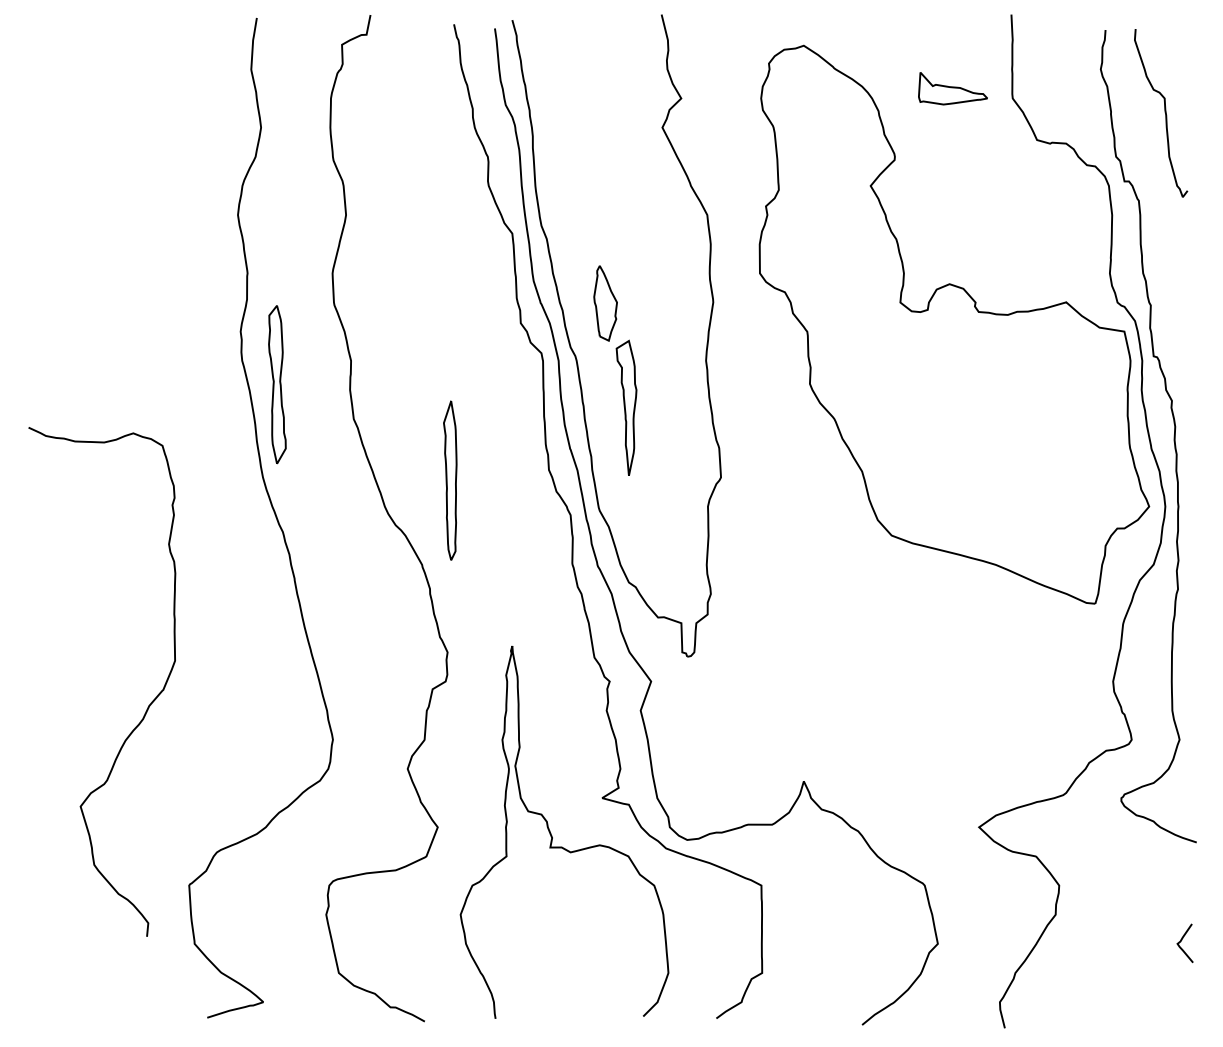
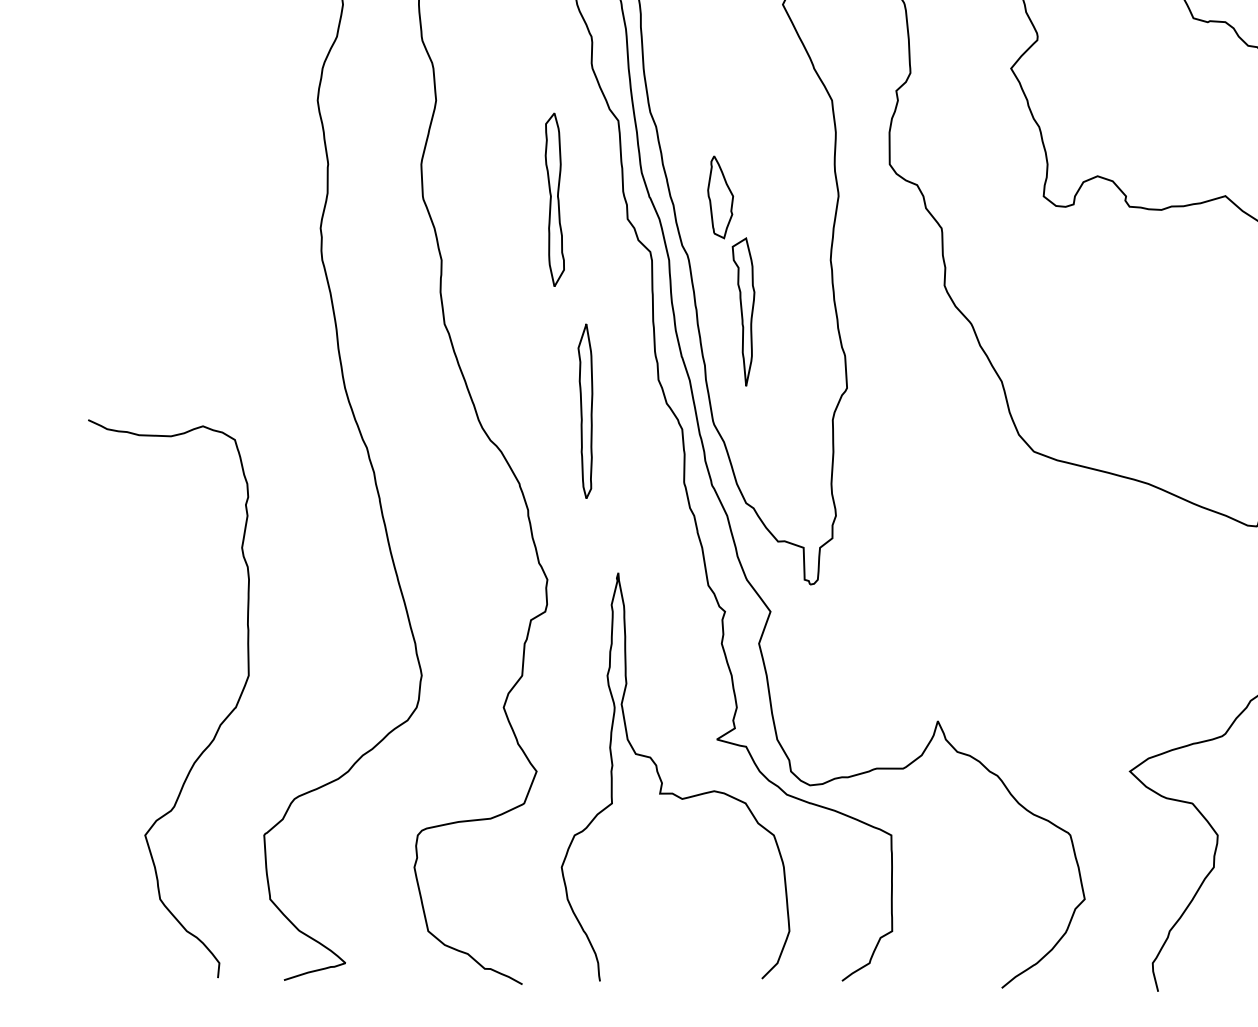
part: (277, 384) -> (554, 199), moved
part: (450, 480) -> (585, 411), moved
curve: (148, 705) -> (219, 724), moved

